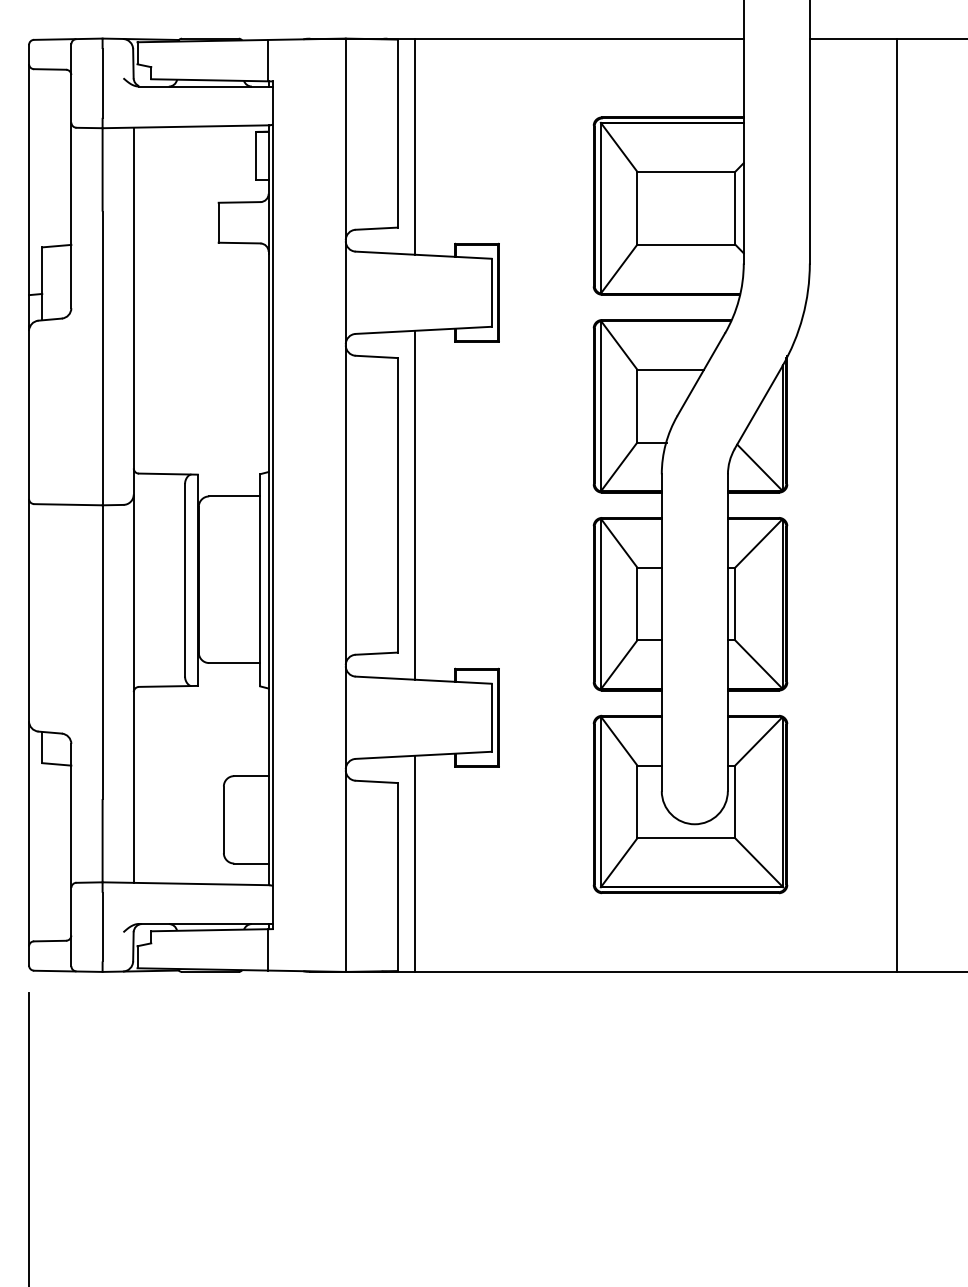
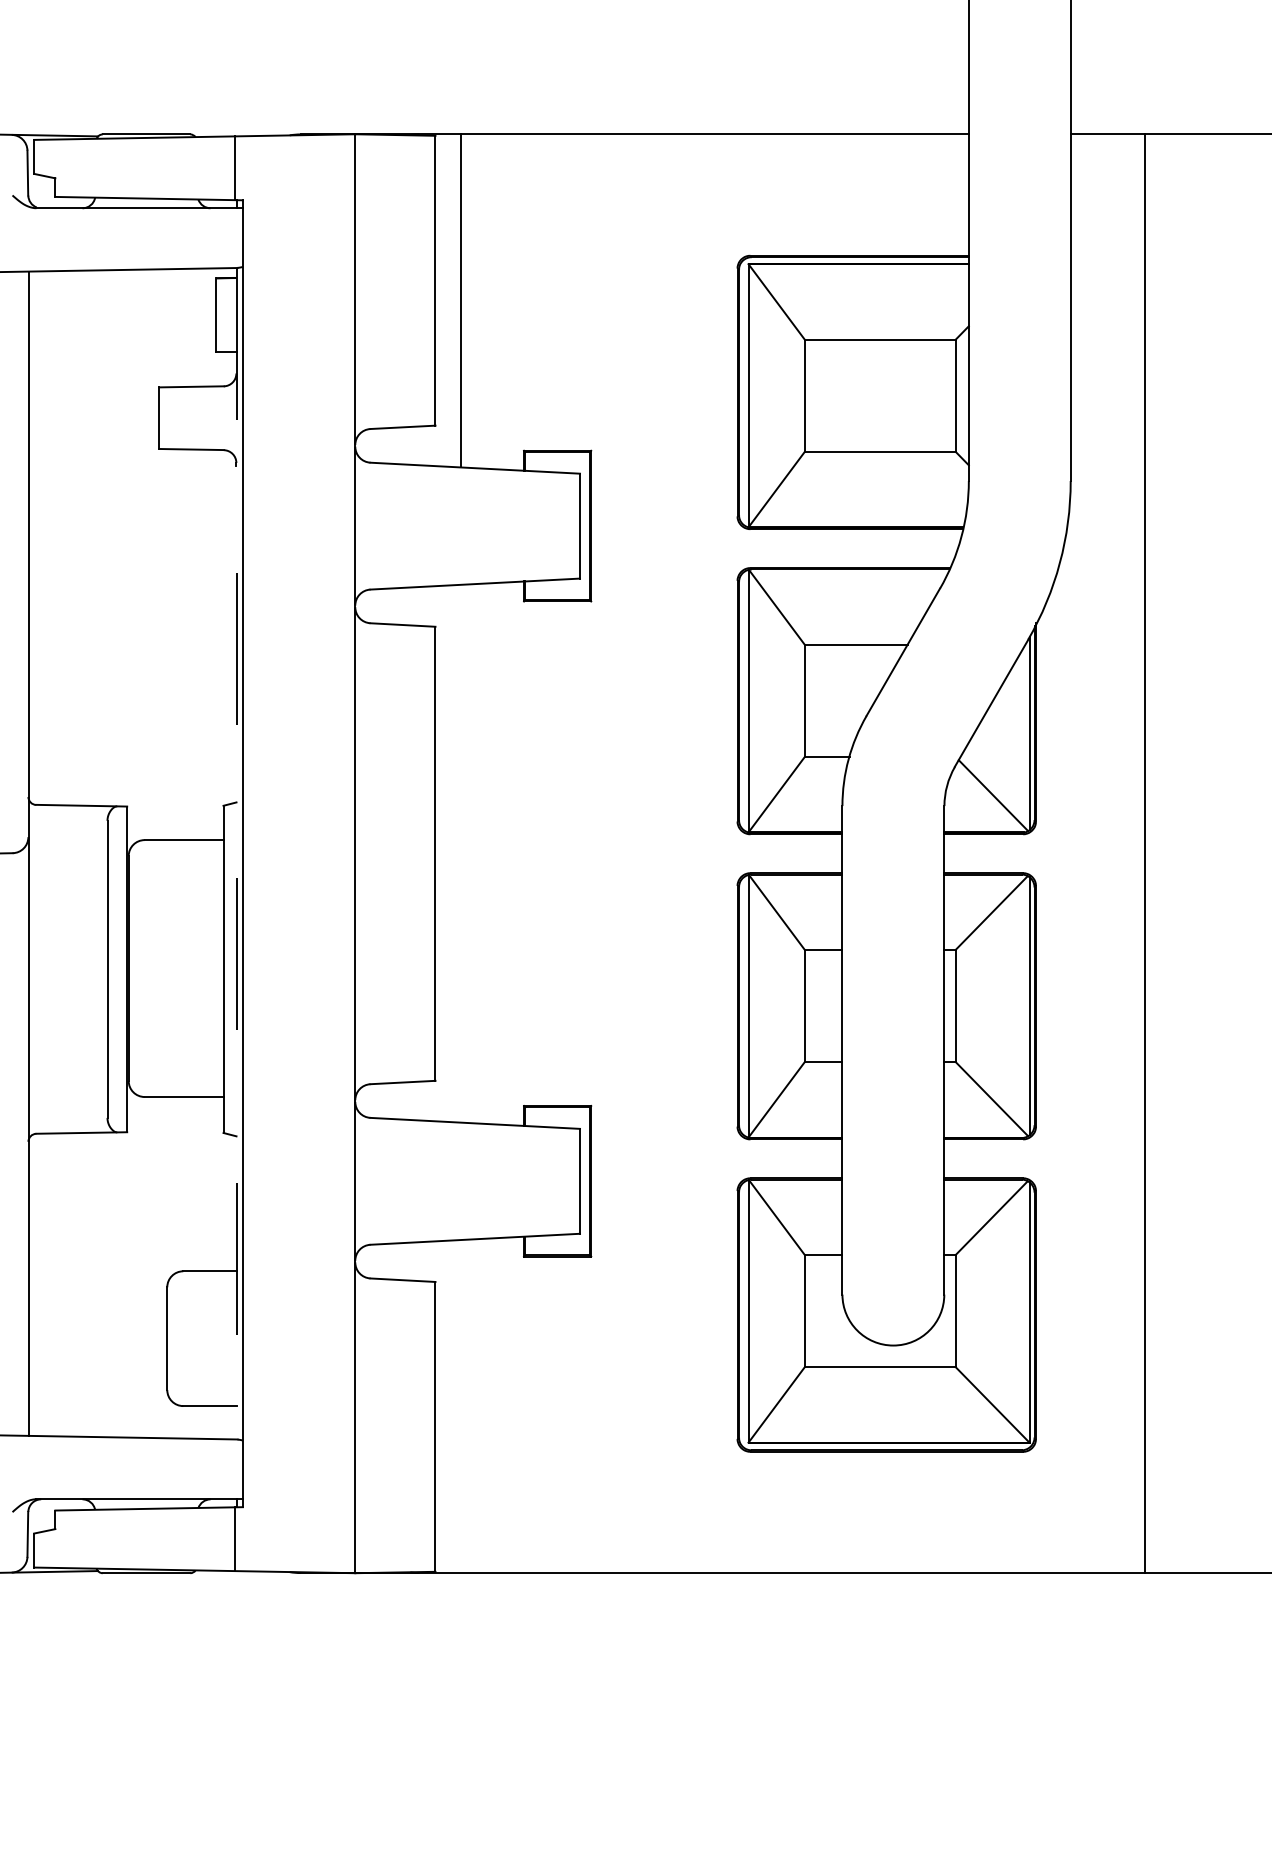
line: (414, 504) -> (461, 852), removed
line: (896, 504) -> (1144, 852), moved
line: (268, 505) -> (236, 854), solid -> dashed
line: (414, 863) -> (461, 1406), removed

